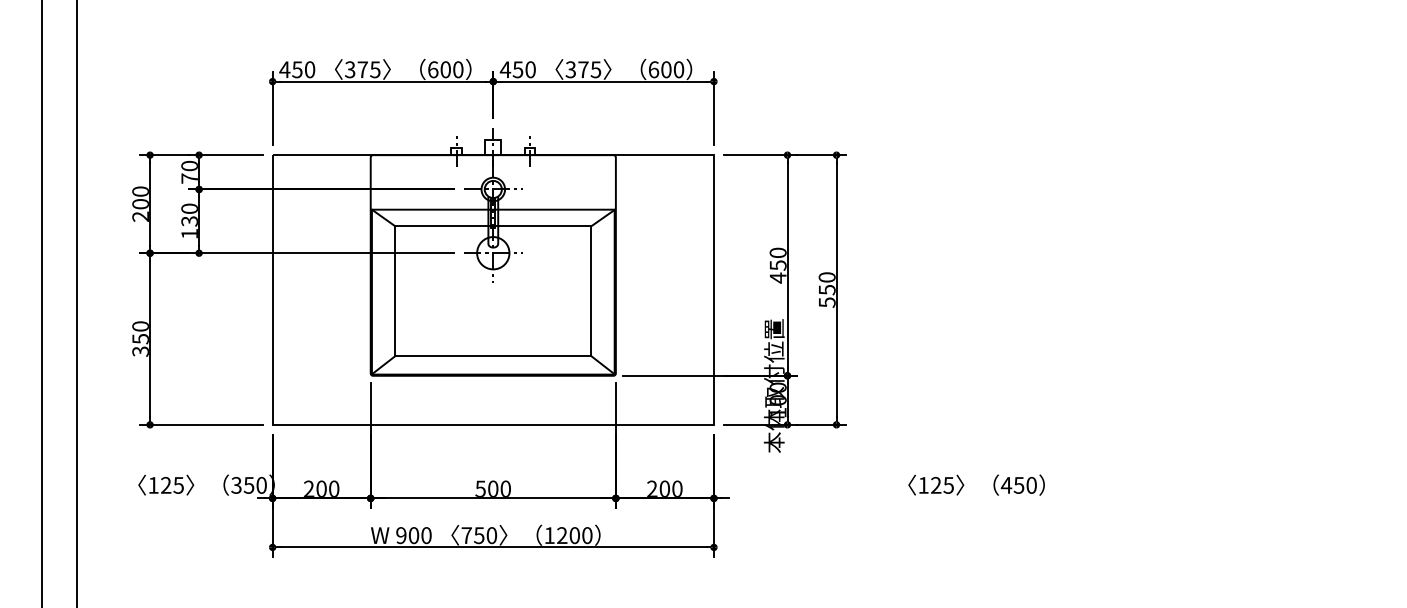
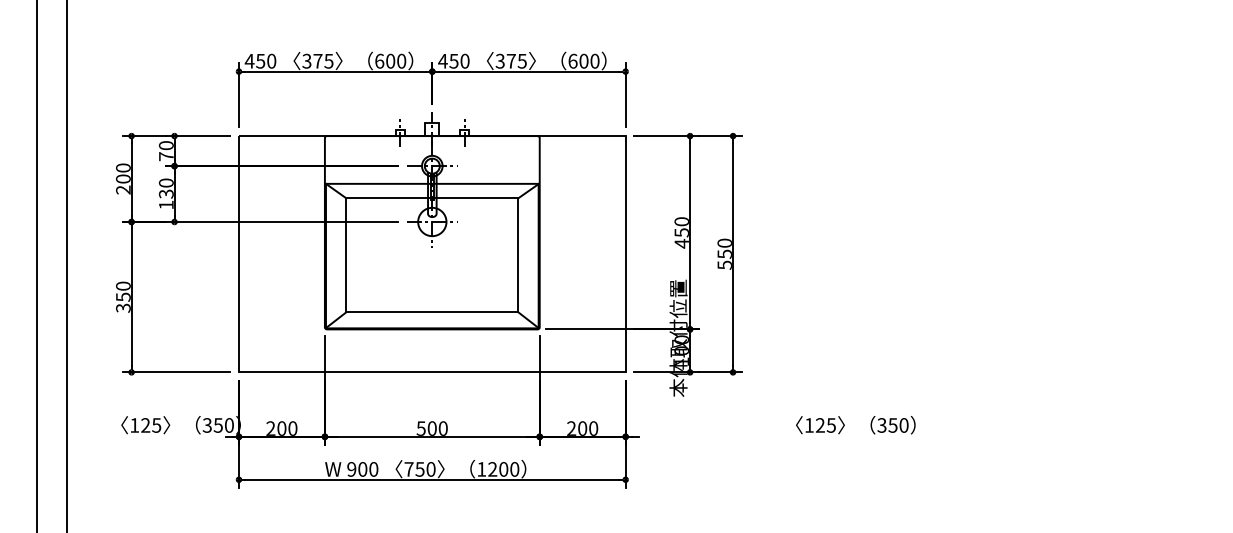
text: (1006, 484) -> (881, 424), 450 -> 350

